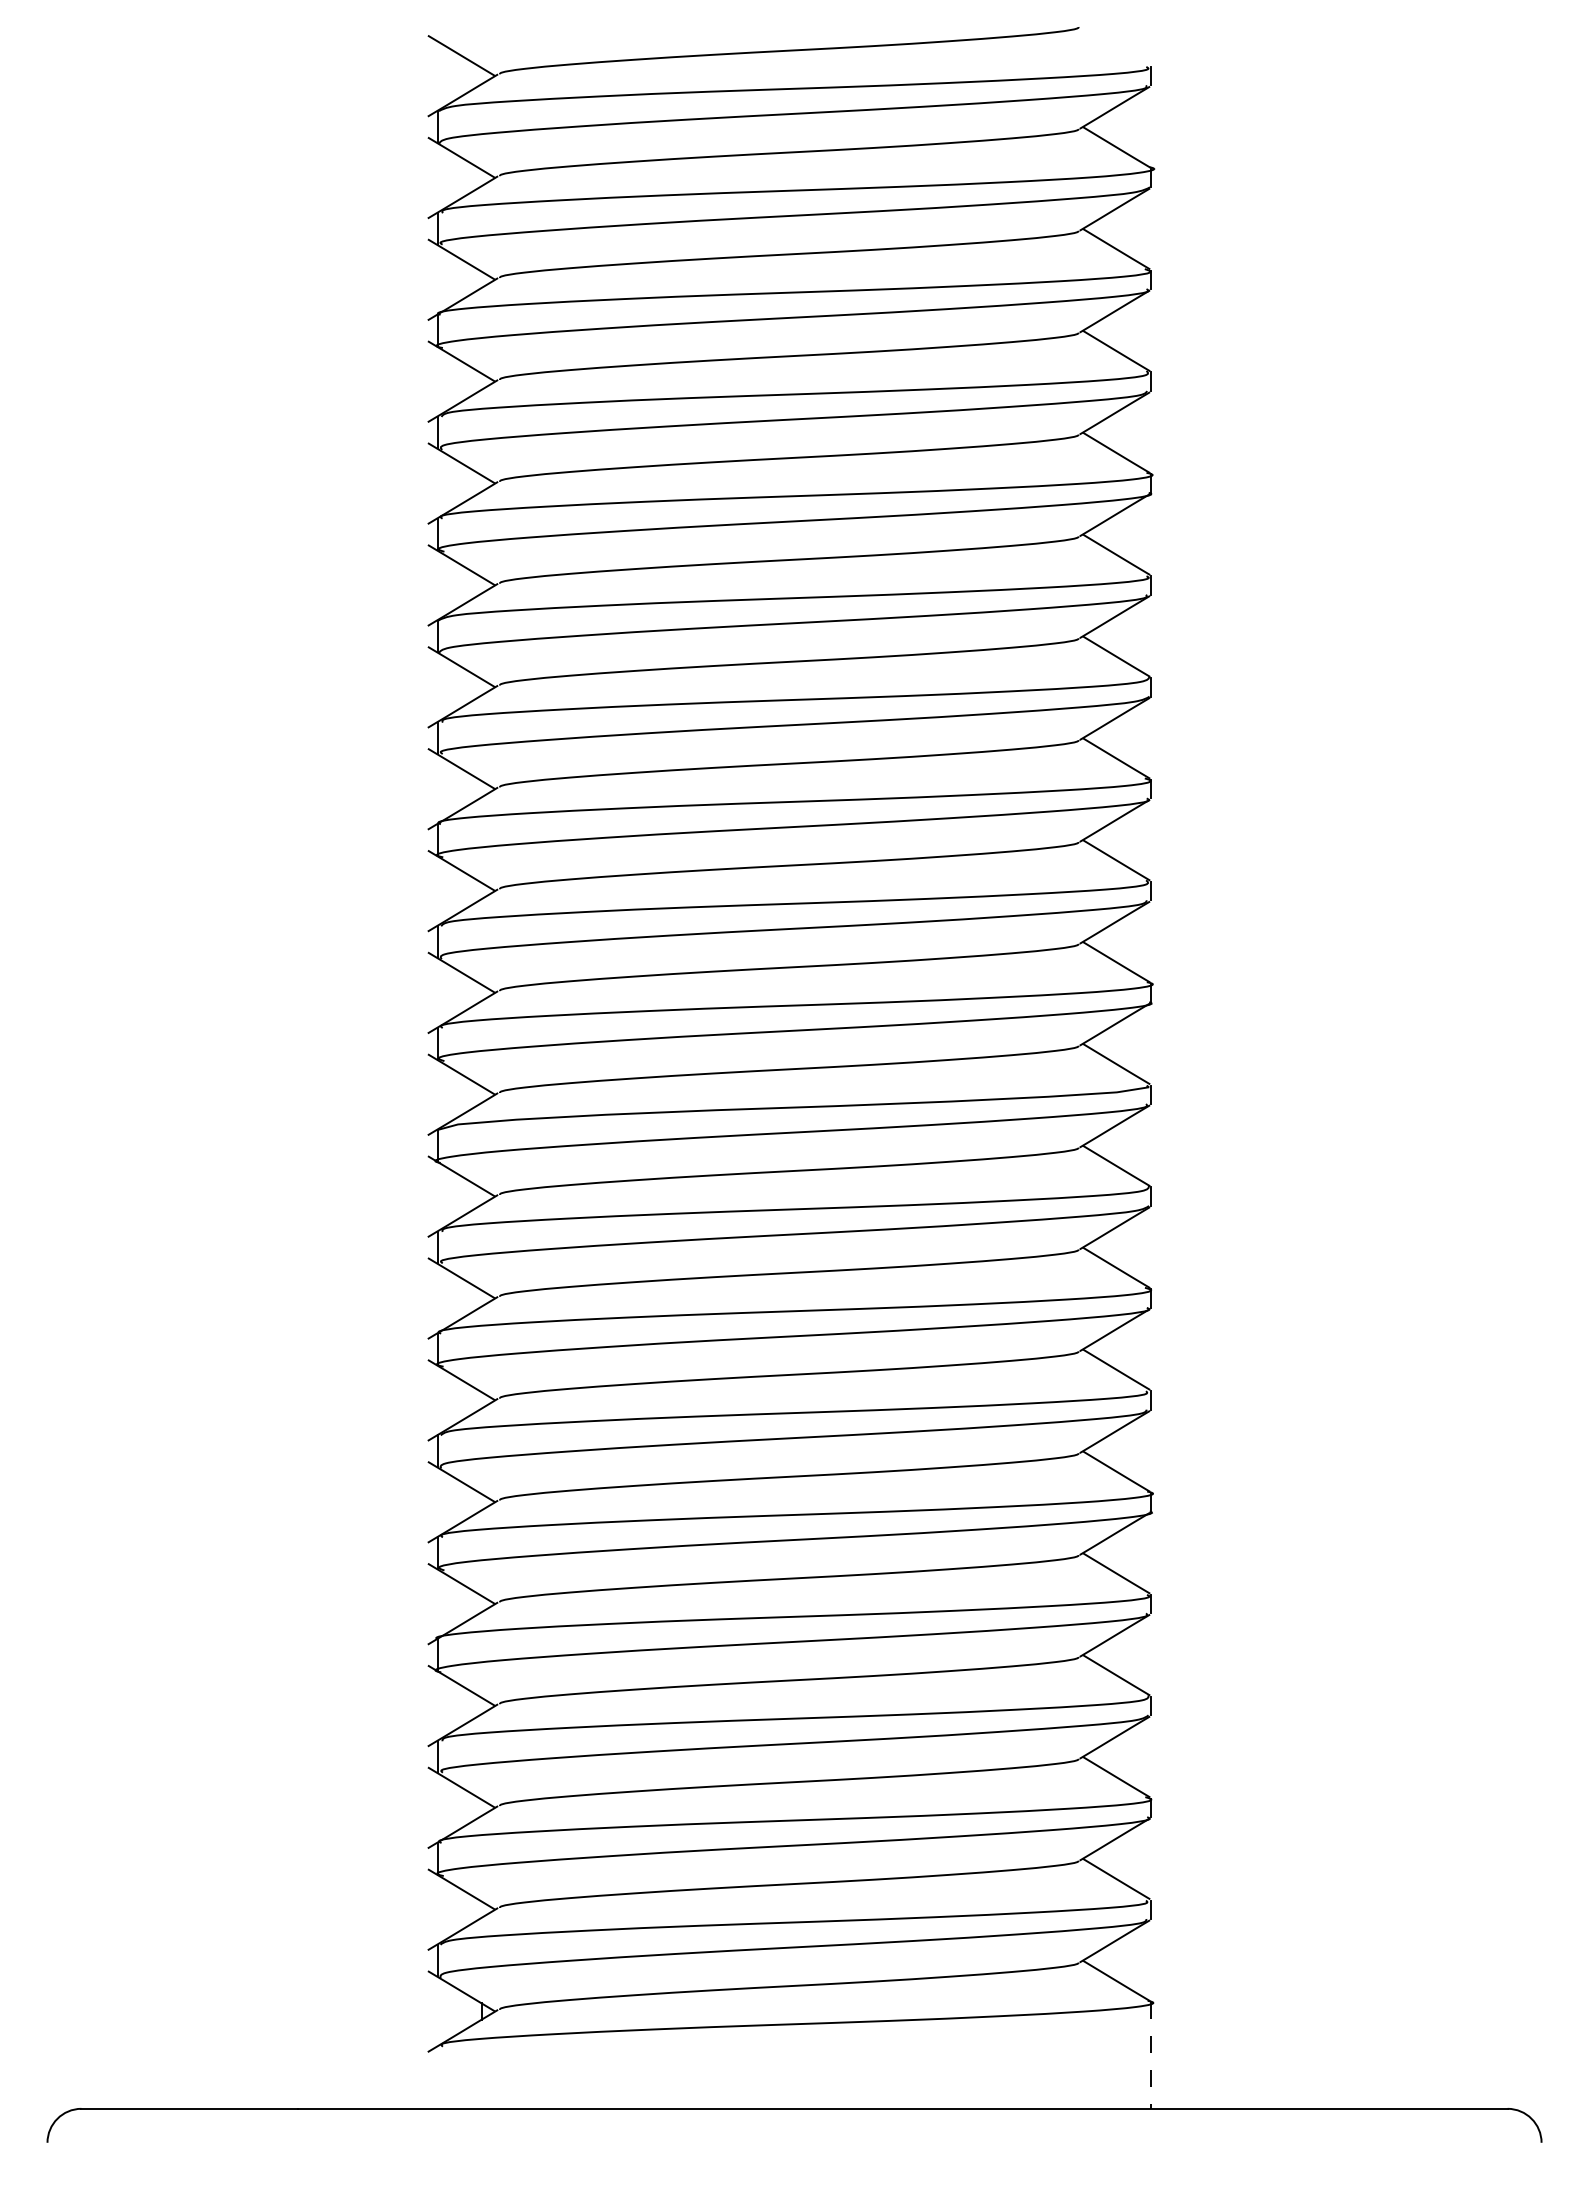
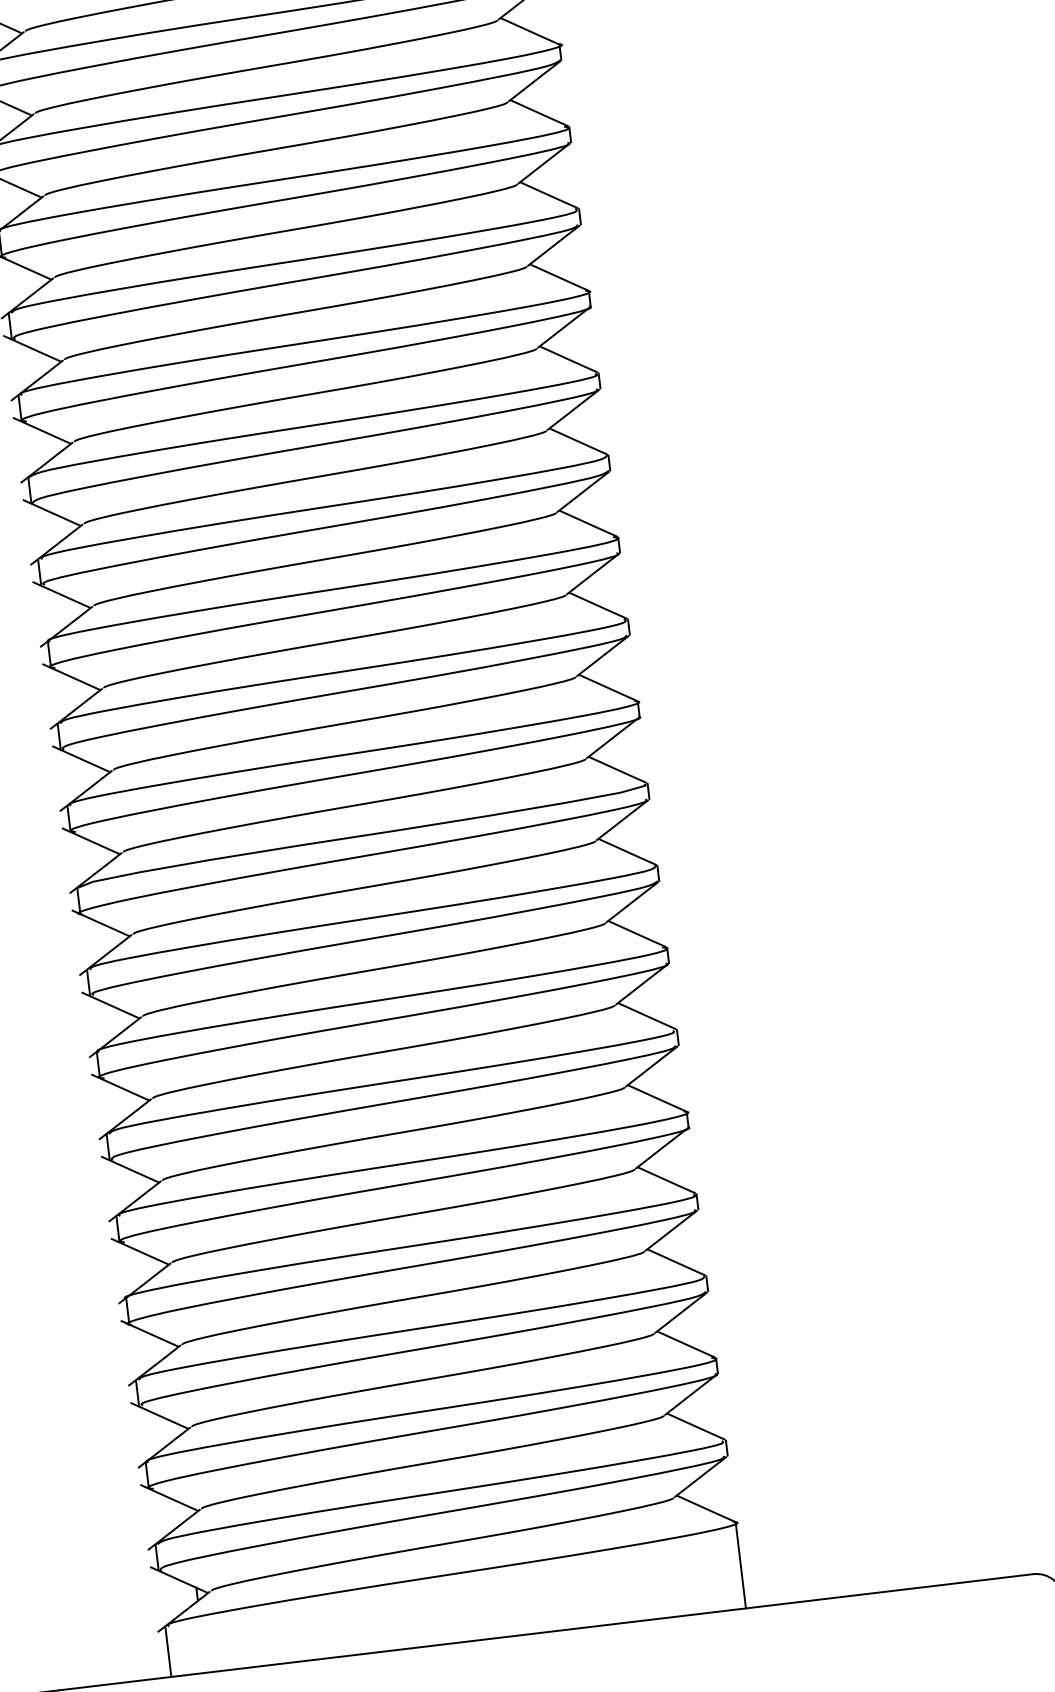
line: (1151, 2056) -> (741, 1566), dashed -> solid
line: (438, 2077) -> (168, 1651), added

